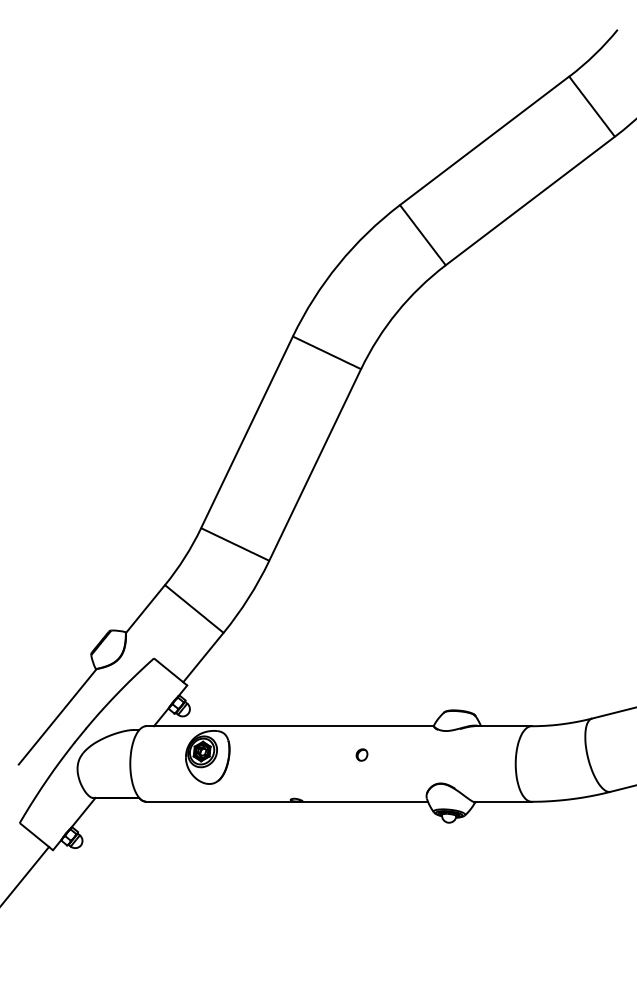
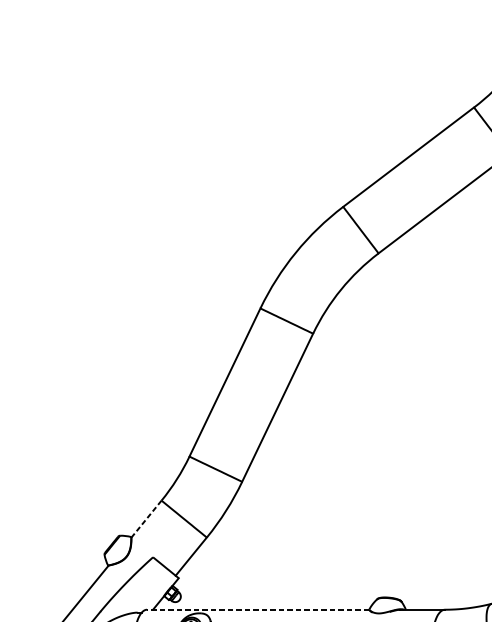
line: (145, 608) -> (146, 518), solid -> dashed
line: (290, 726) -> (258, 609), solid -> dashed

